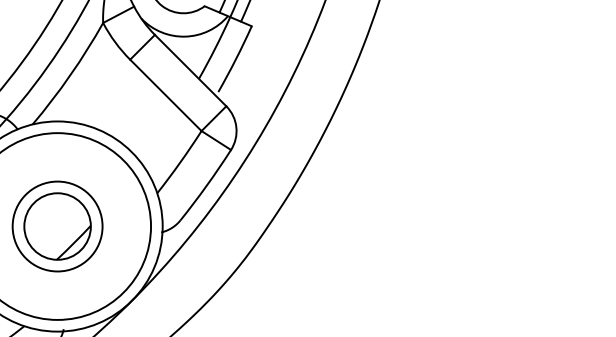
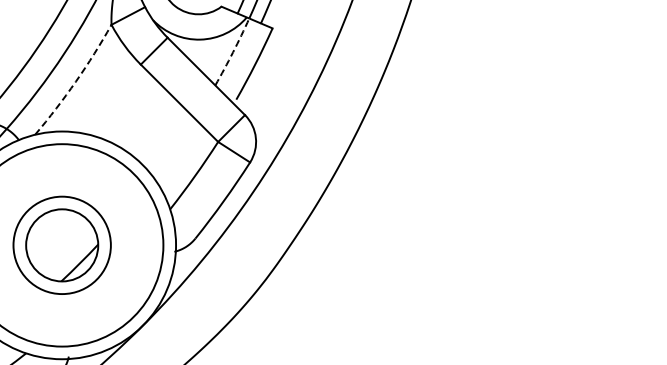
arc: (215, 48) -> (233, 52), solid -> dashed
arc: (69, 75) -> (75, 81), solid -> dashed

